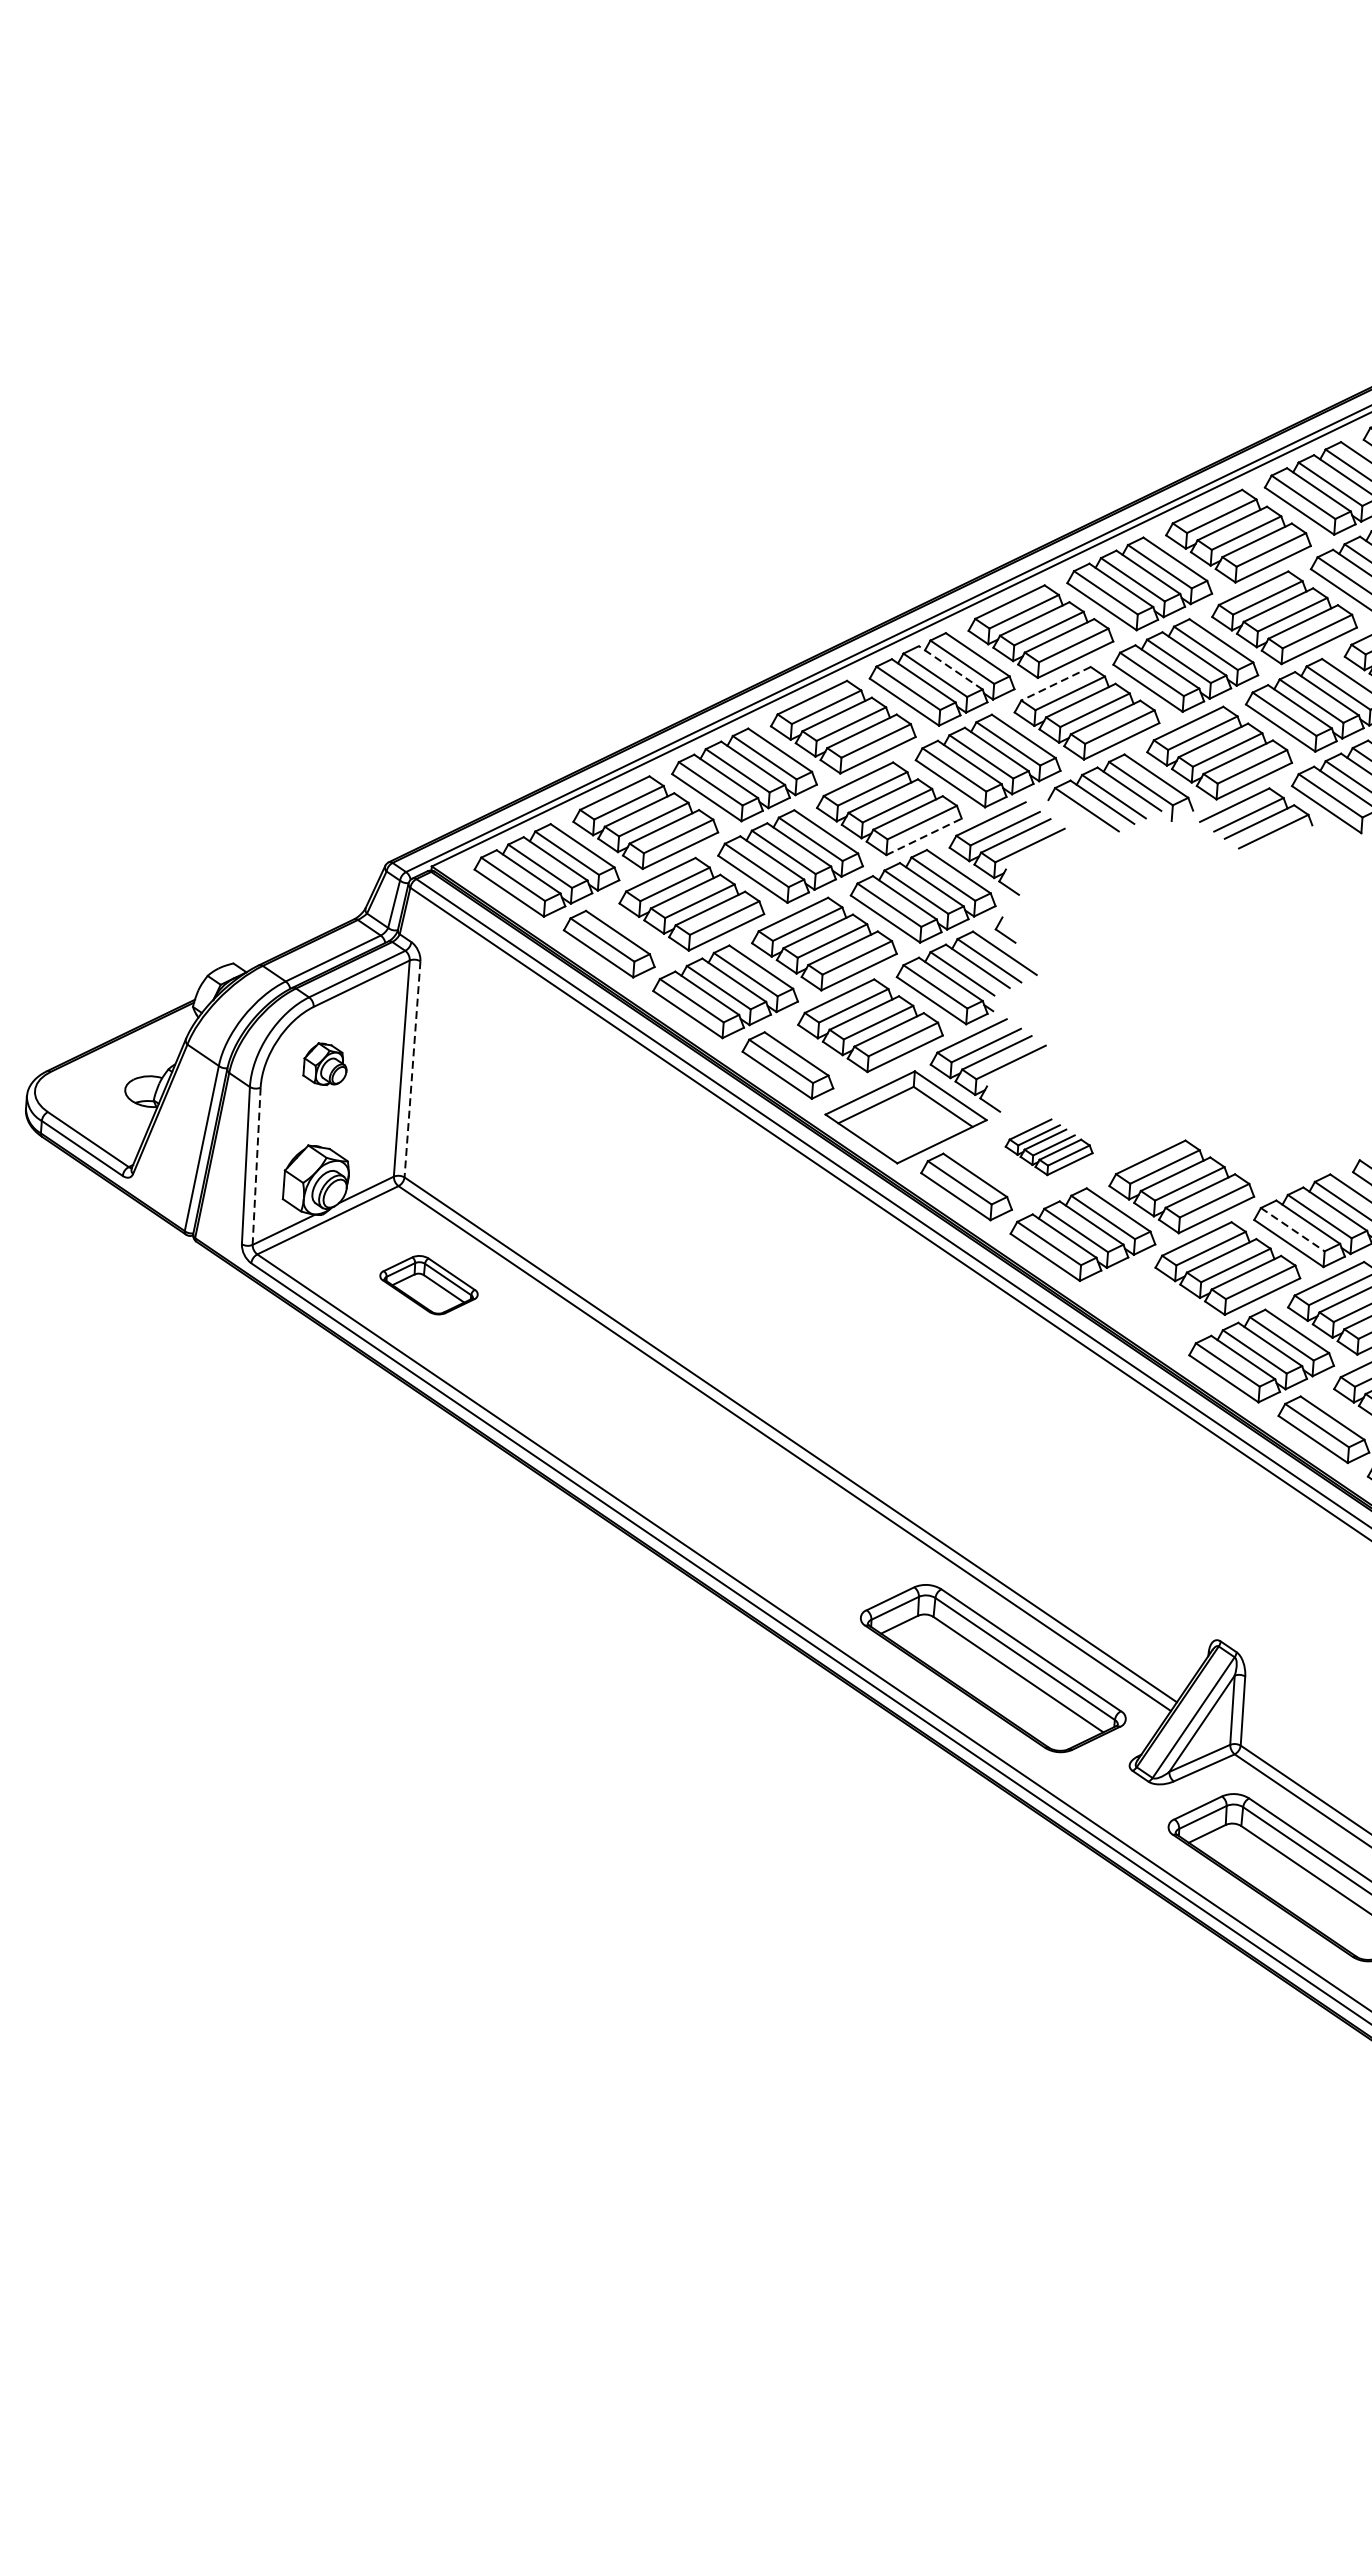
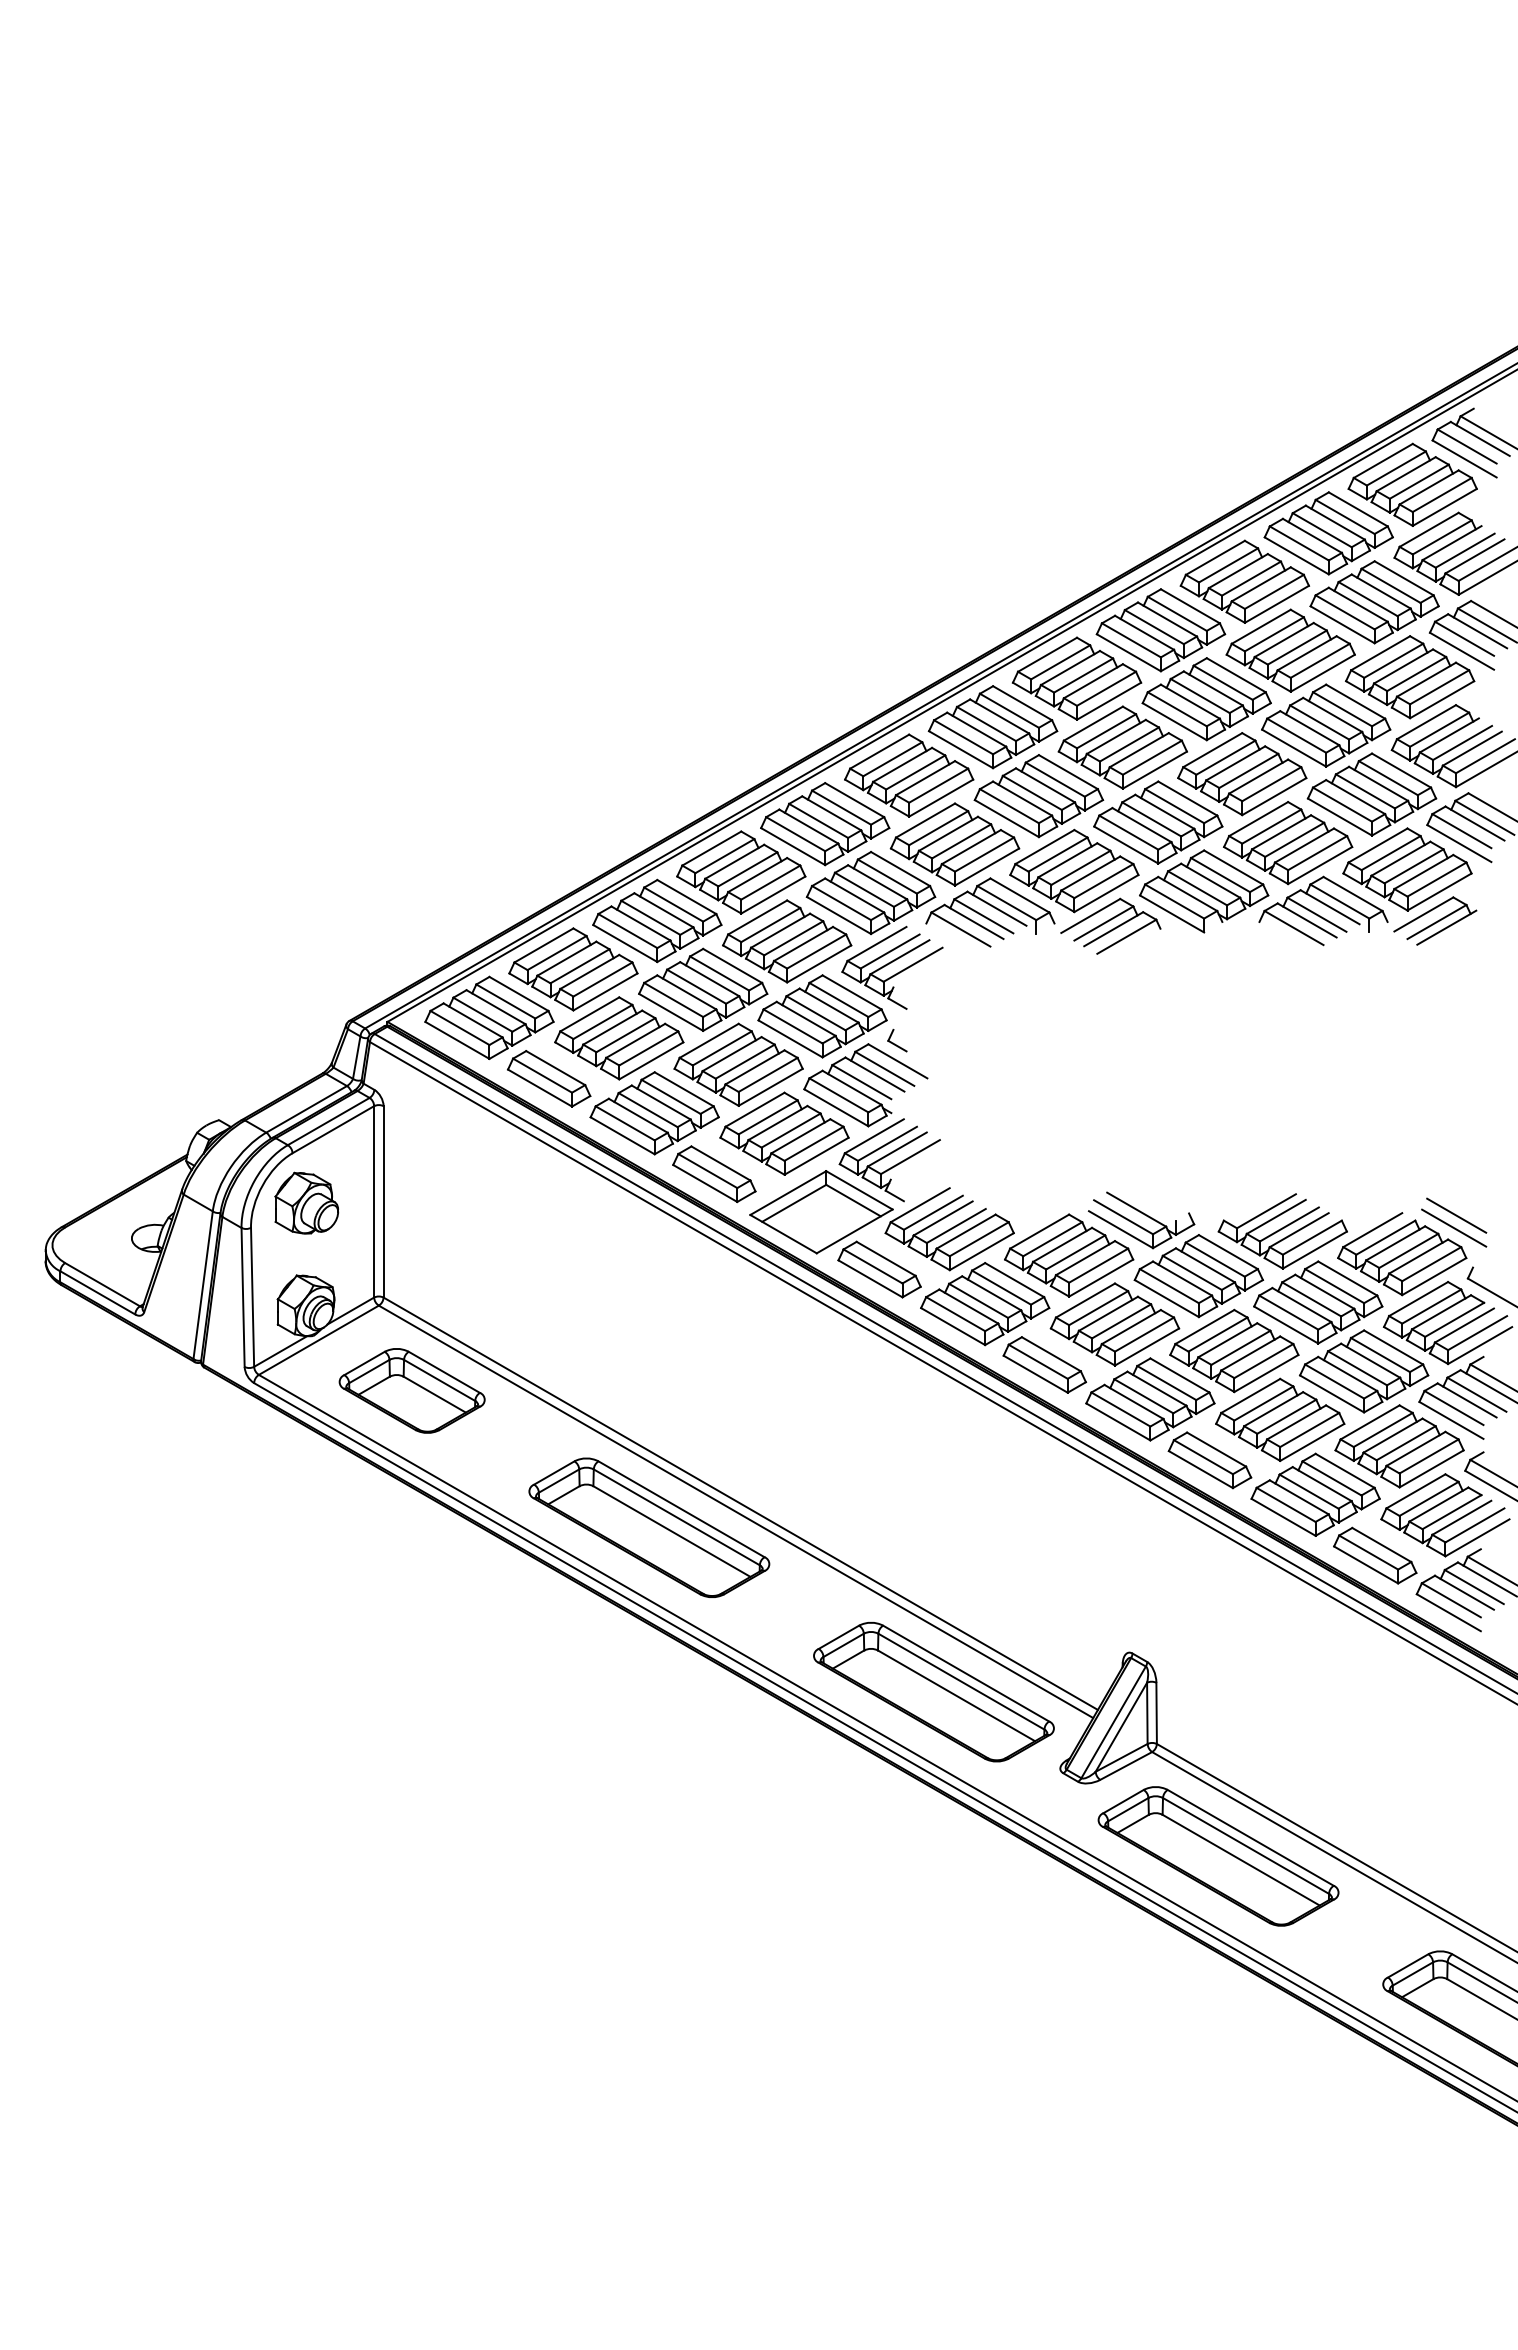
line: (950, 667) -> (831, 813), dashed -> solid
line: (1056, 683) -> (925, 820), dashed -> solid
line: (924, 836) -> (819, 963), dashed -> solid
part: (325, 1063) -> (306, 1202), size x1.67
line: (412, 1068) -> (383, 1201), dashed -> solid
part: (1049, 1147) -> (949, 1229), size x1.67
part: (1266, 1153) -> (1141, 1220), added
line: (256, 1166) -> (252, 1297), dashed -> solid
line: (1292, 1230) -> (1169, 1286), dashed -> solid
part: (428, 1284) -> (411, 1390), size x1.67
part: (1145, 1307) -> (1044, 1364), added
part: (685, 1459) -> (649, 1527), added

